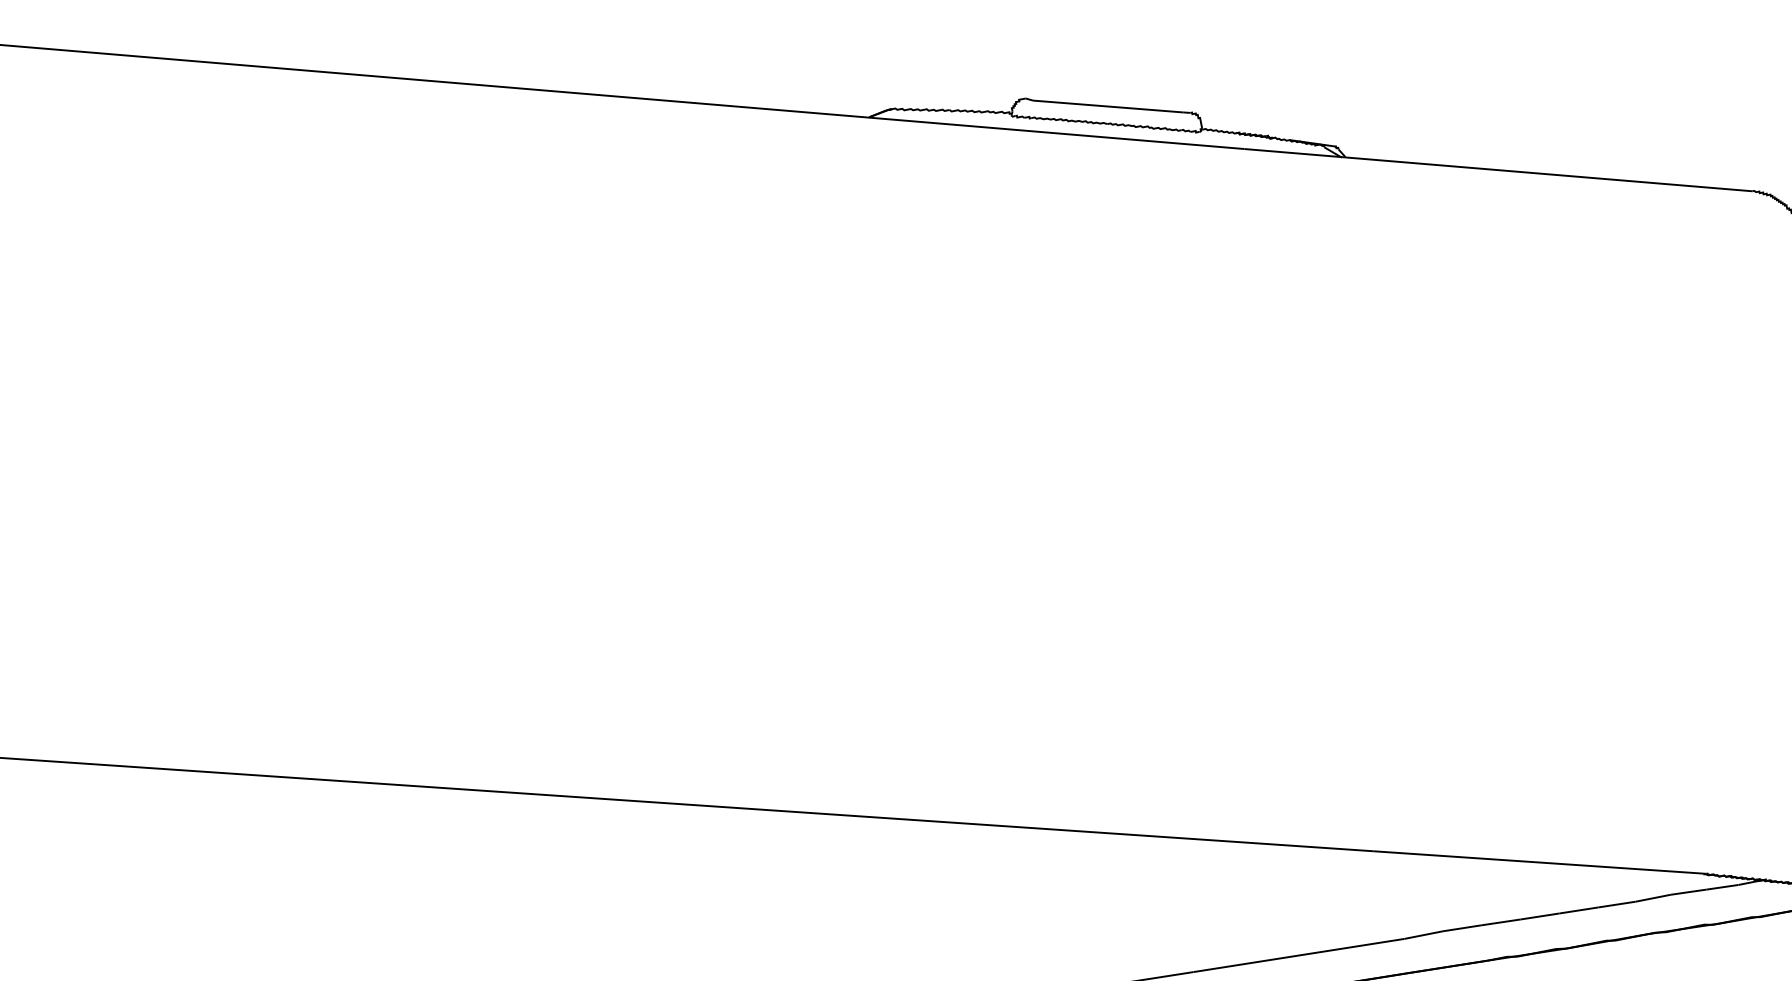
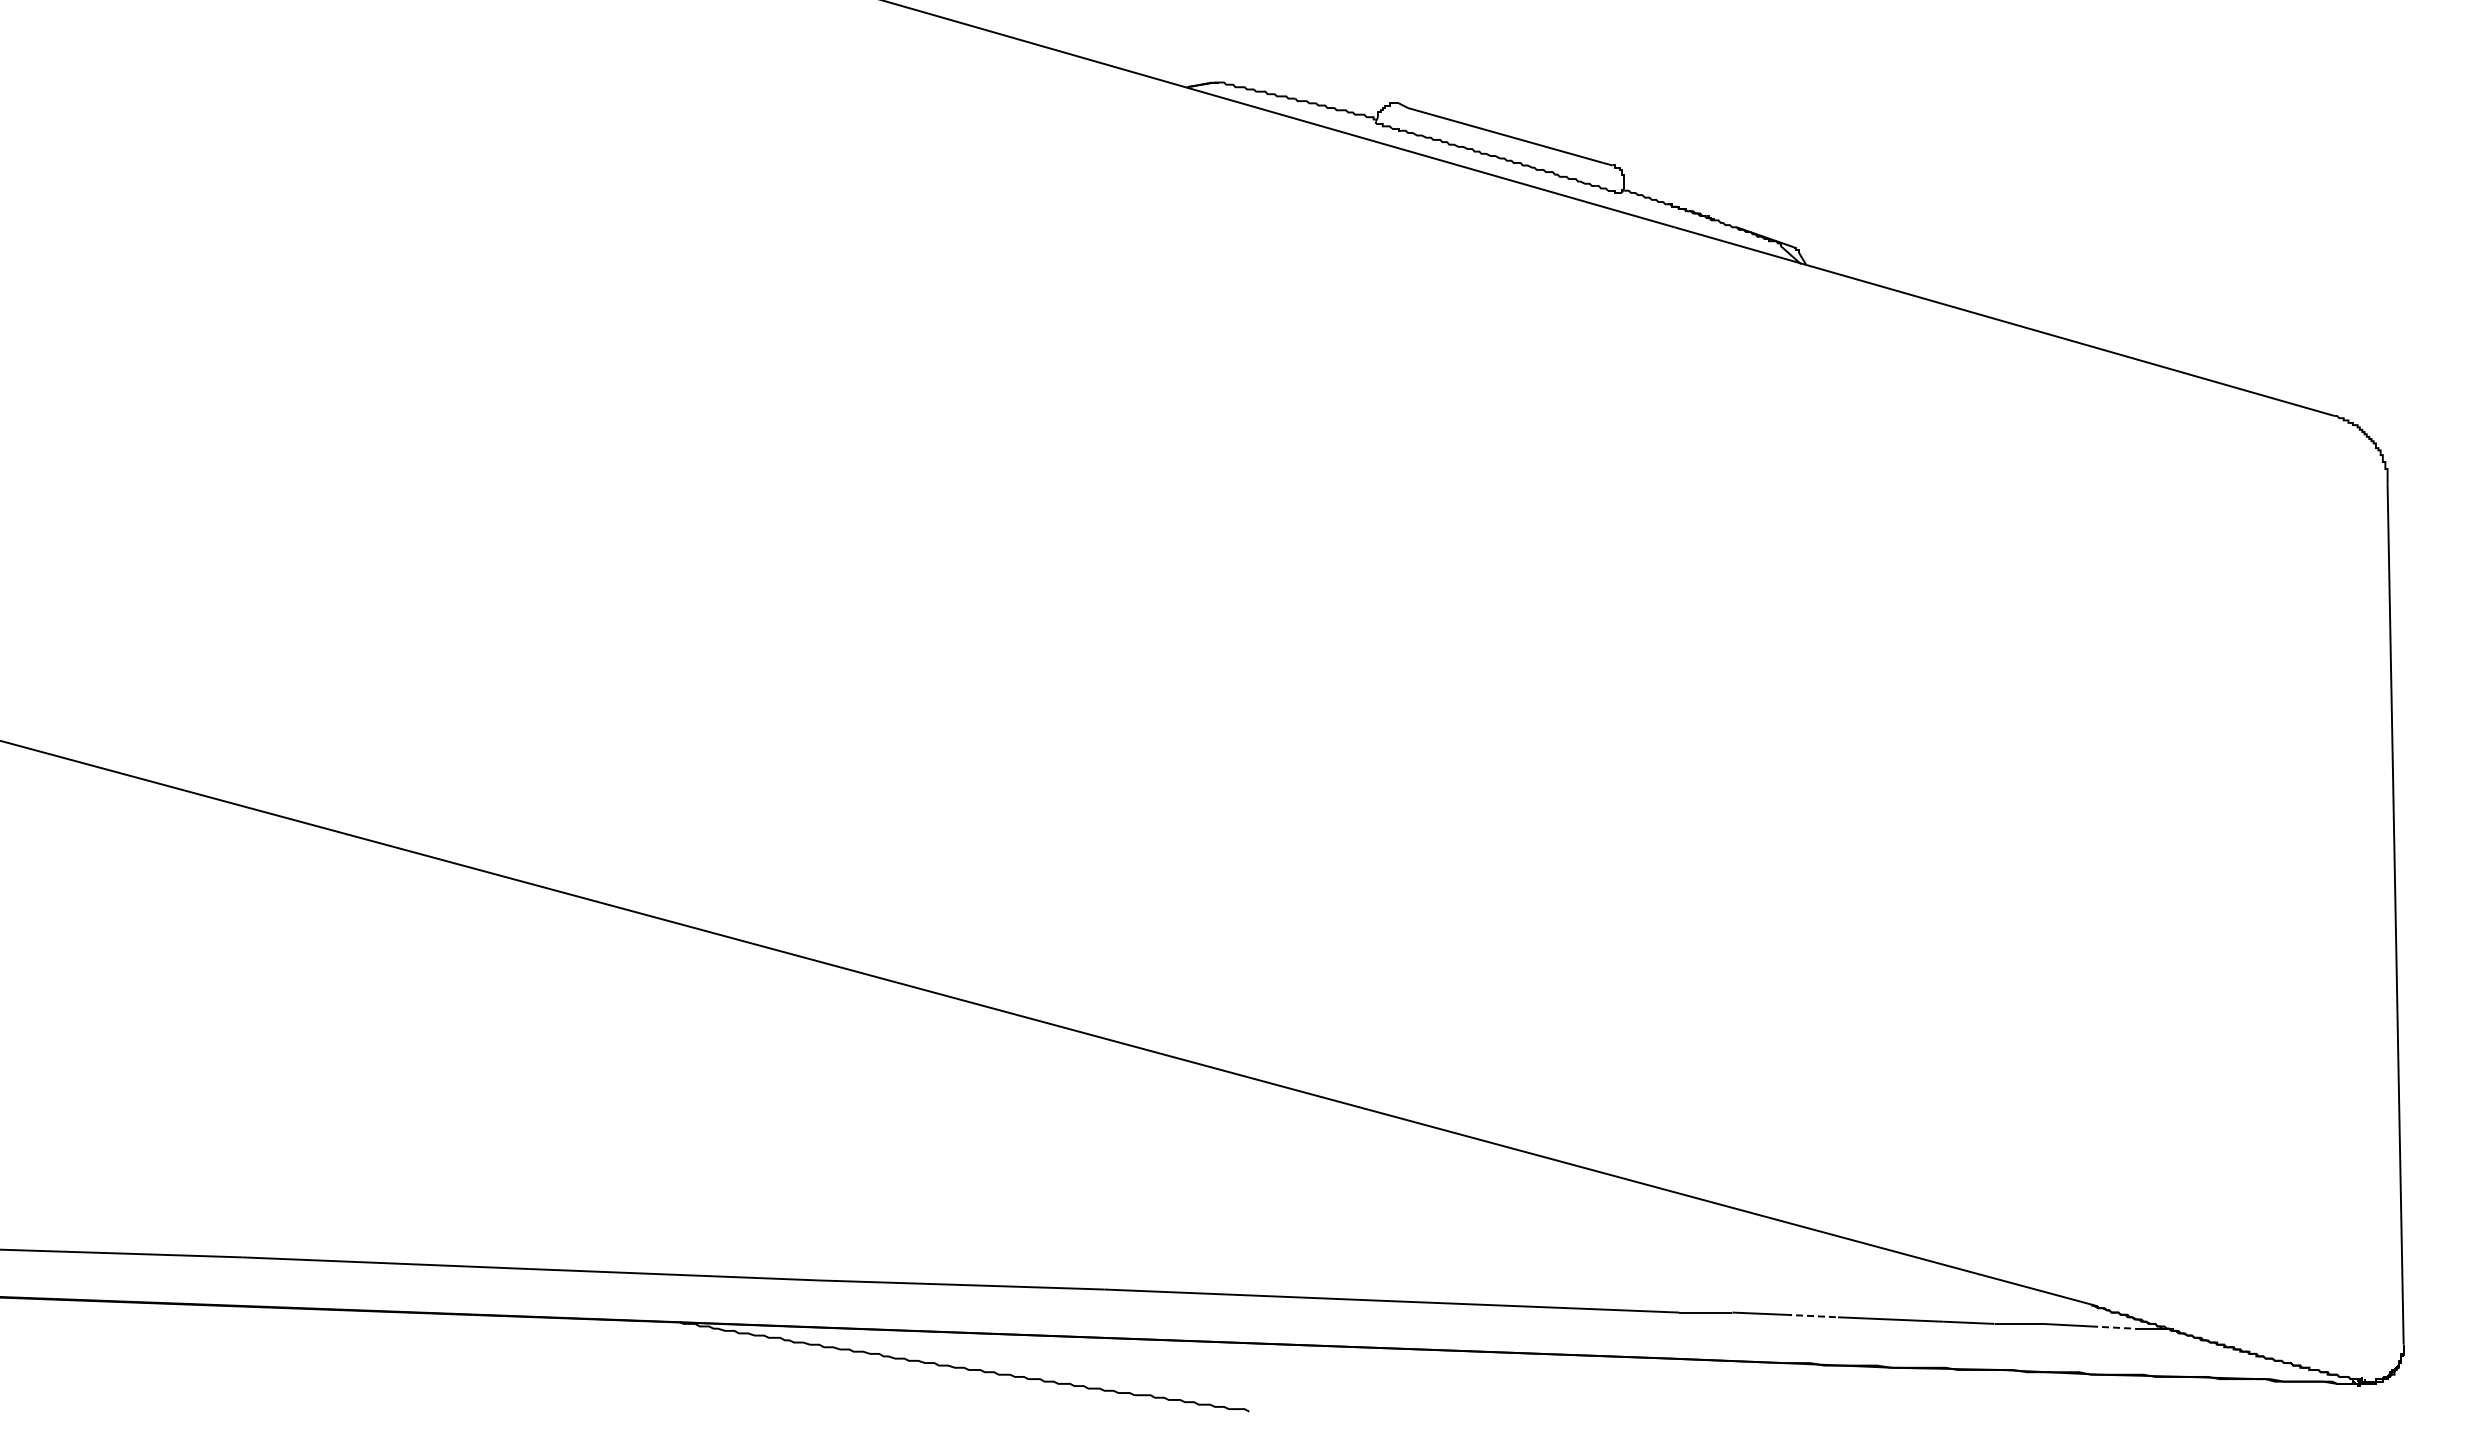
line: (1722, 887) -> (2112, 1327), solid -> dashed
line: (1501, 922) -> (1811, 1316), solid -> dashed

